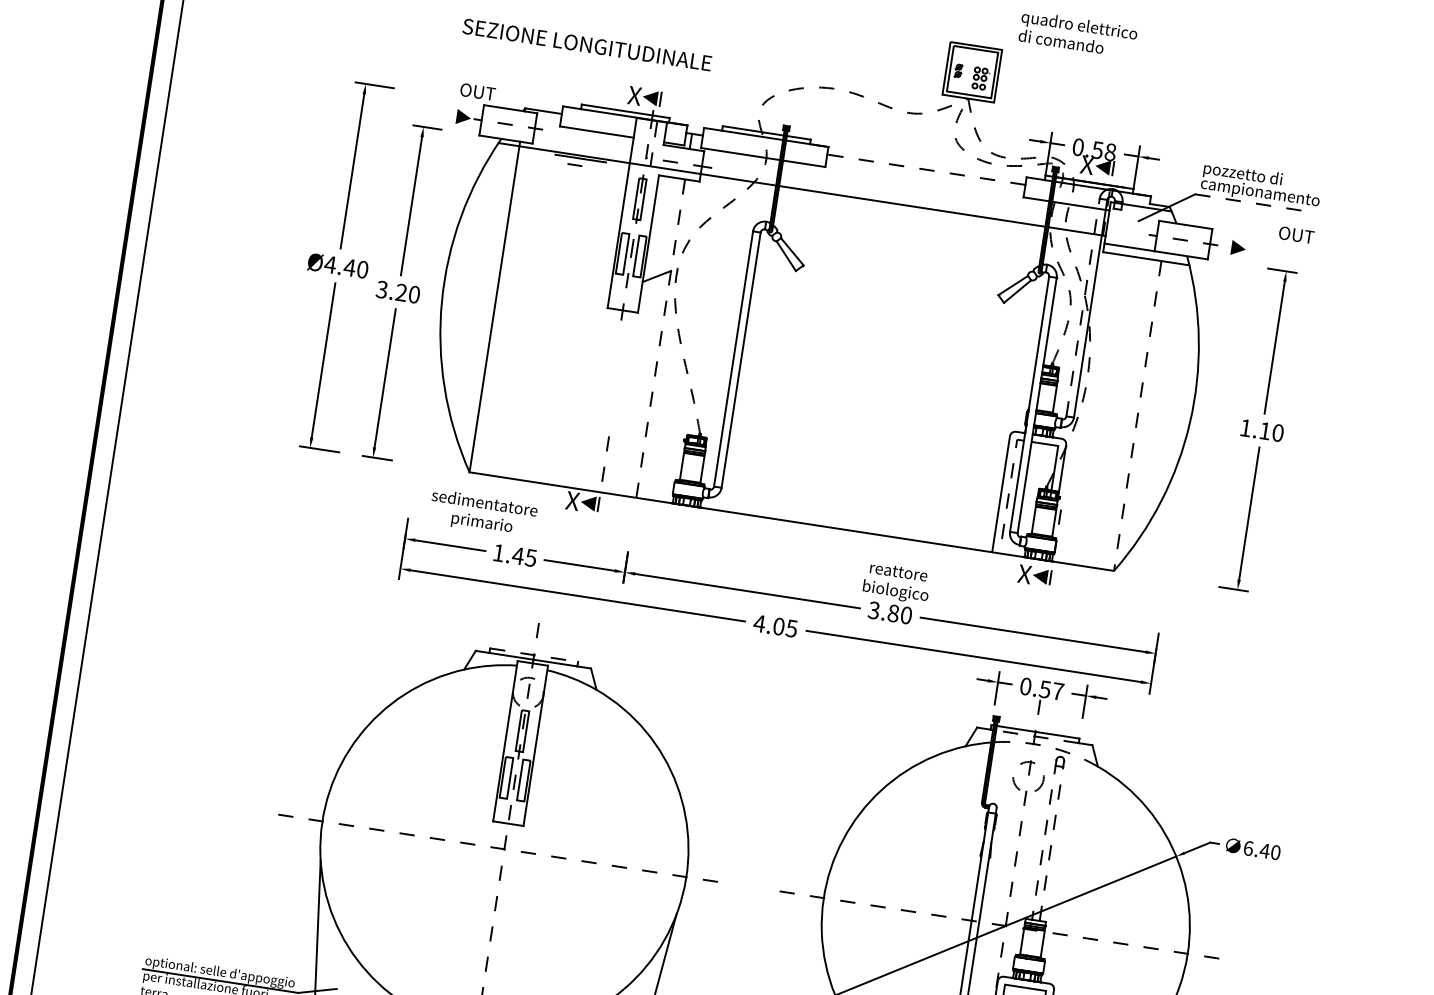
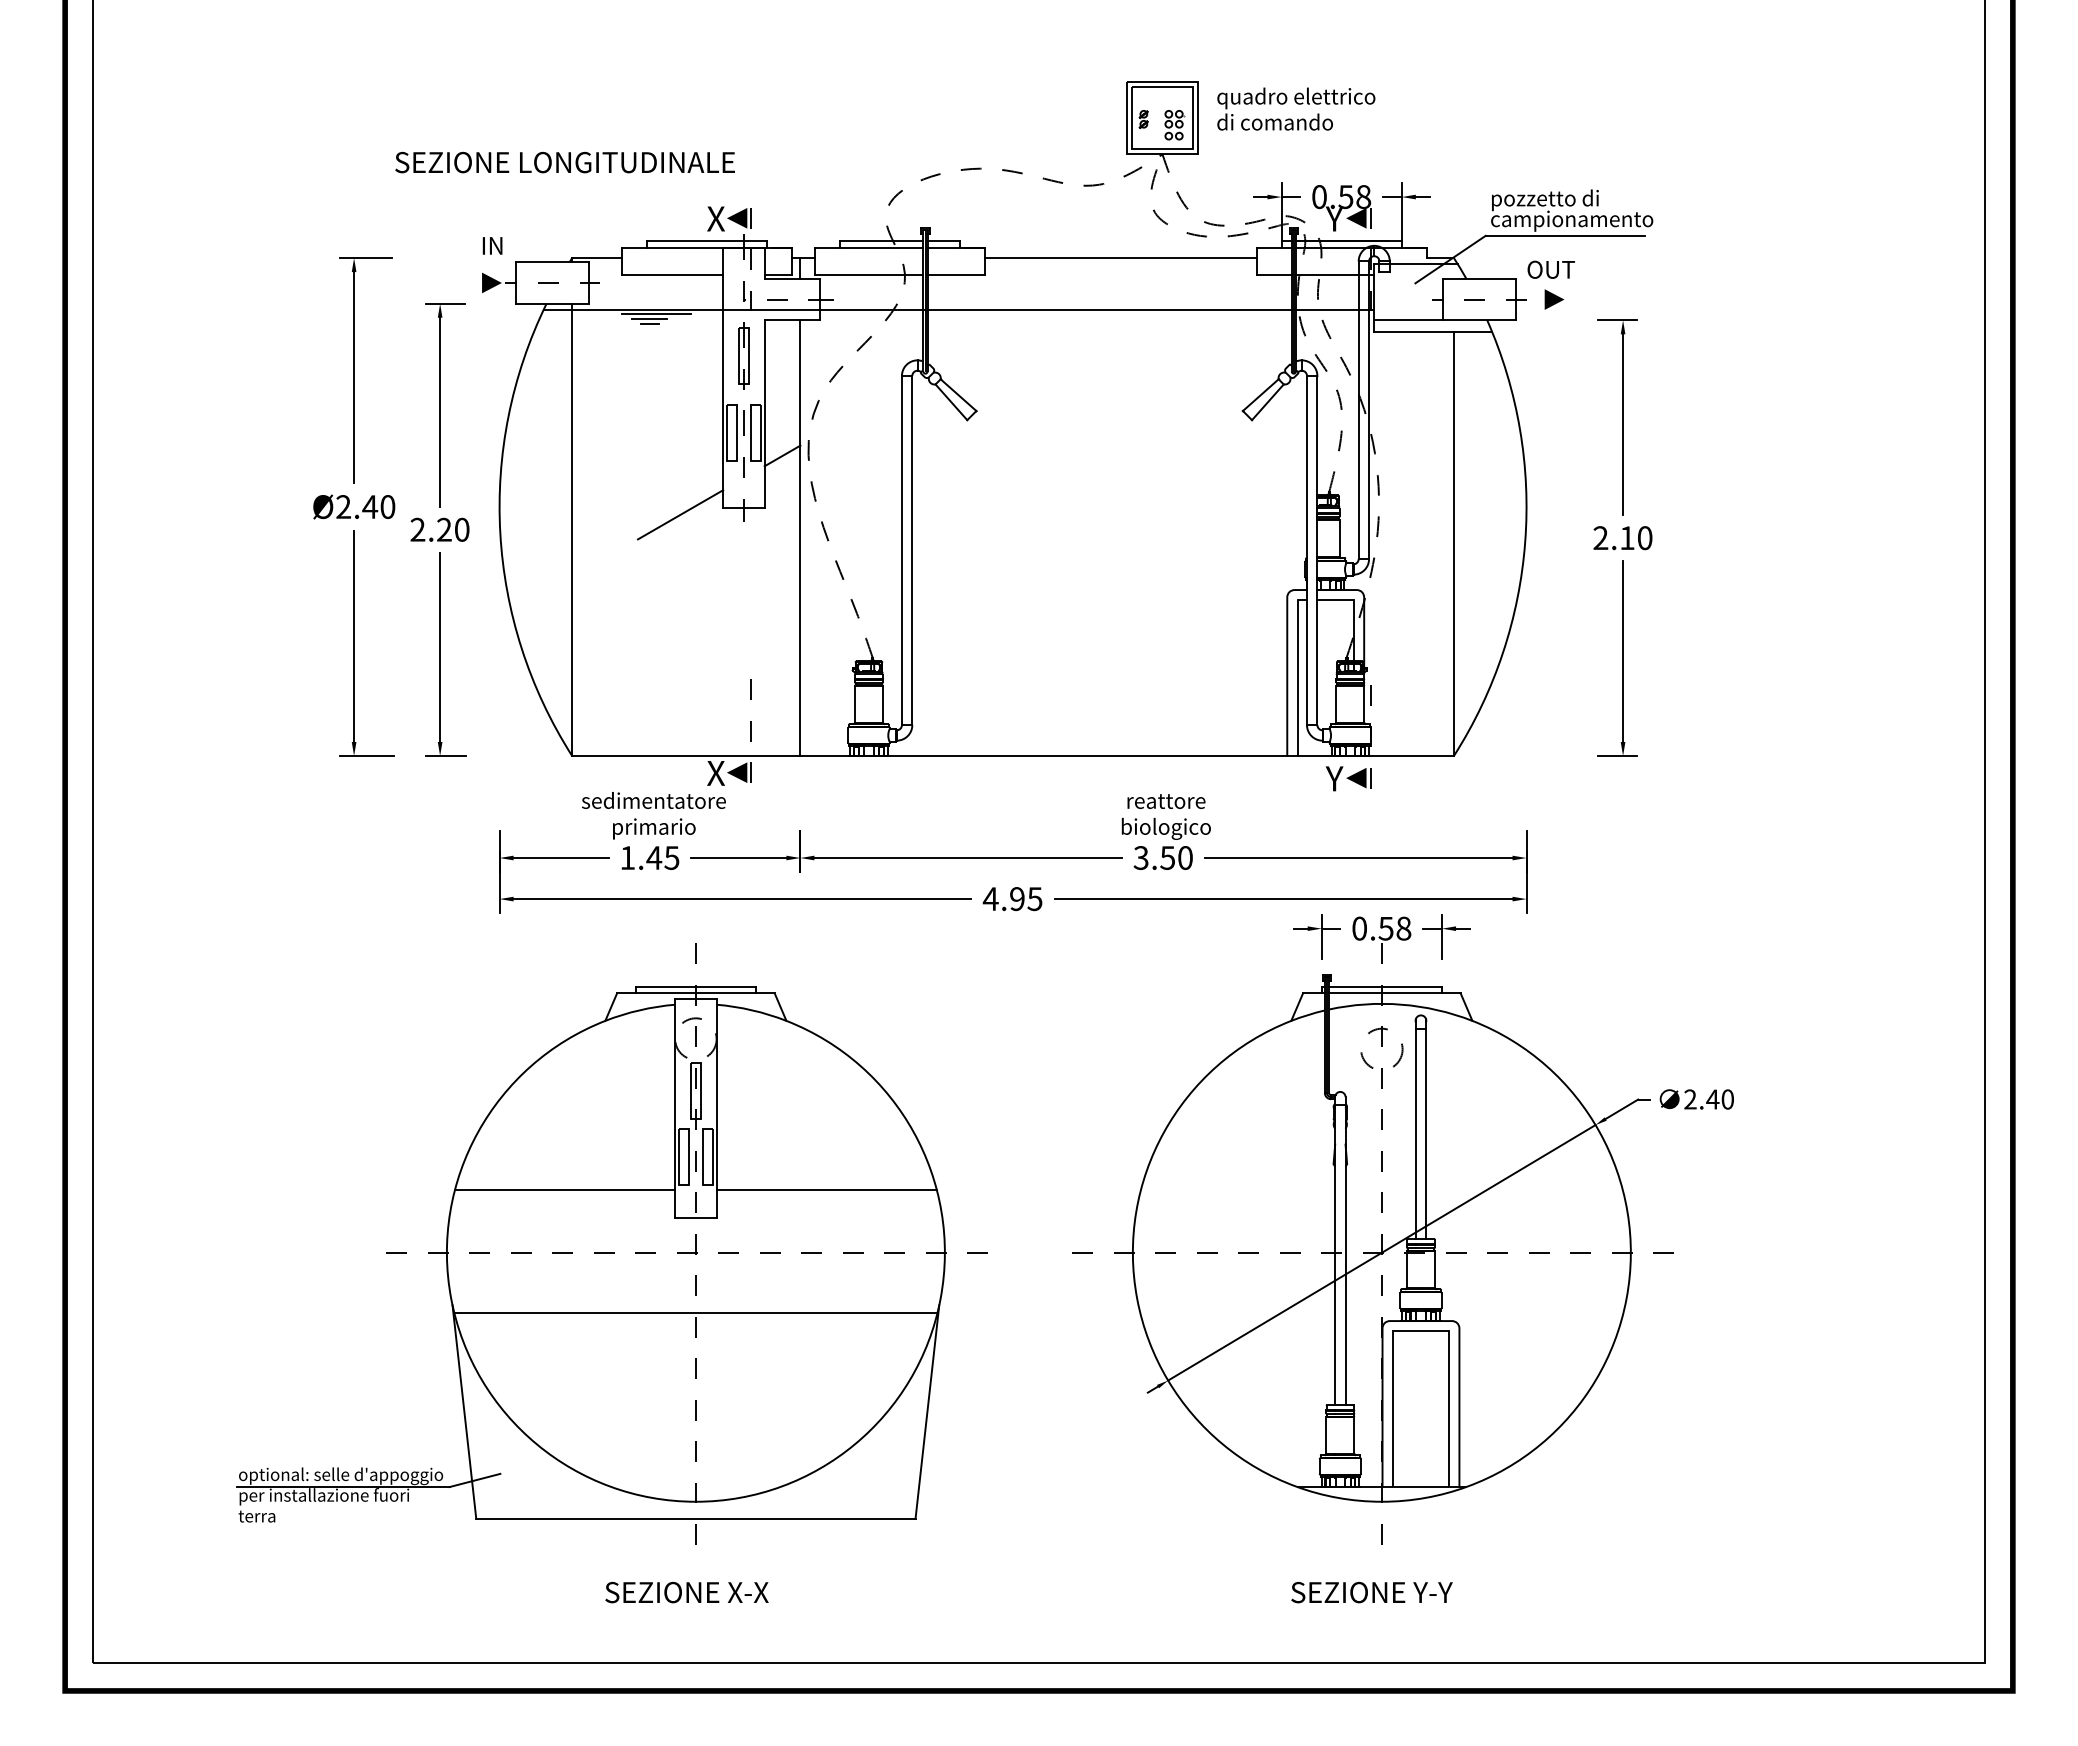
text: (1078, 34) -> (1296, 108), moved
text: (586, 44) -> (564, 162), moved
text: (477, 91) -> (505, 245), OUT -> IN
line: (574, 161) -> (649, 319), added
text: (1086, 164) -> (1334, 218), X -> Y
line: (926, 170) -> (1121, 258), dashed -> solid
line: (1253, 202) -> (1565, 235), dashed -> solid
text: (1296, 234) -> (1550, 269), moved
text: (330, 264) -> (343, 506), Ø4.40 -> Ø2.40
text: (381, 289) -> (417, 529), 3.20 -> 2.20
line: (575, 307) -> (680, 514), added
line: (1082, 307) -> (1358, 410), dashed -> solid
line: (660, 338) -> (800, 538), dashed -> solid
line: (1137, 416) -> (1453, 544), dashed -> solid
text: (1245, 427) -> (1600, 537), 1.10 -> 2.10
line: (1008, 493) -> (1297, 673), dashed -> solid
text: (482, 513) -> (653, 815), moved
text: (1024, 574) -> (1334, 778), X -> Y
text: (893, 613) -> (1167, 857), 3.80 -> 3.50
text: (778, 626) -> (1017, 899), 4.05 -> 4.95
line: (534, 655) -> (696, 987), dashed -> solid
text: (1057, 691) -> (1403, 928), 0.57 -> 0.58
line: (1037, 736) -> (1385, 993), dashed -> solid
arc: (1047, 746) -> (1401, 1004), dashed -> solid
line: (416, 788) -> (565, 1189), added
line: (606, 817) -> (826, 1189), added
line: (1044, 839) -> (1415, 1129), dashed -> solid
line: (1052, 840) -> (1426, 1129), dashed -> solid
text: (1248, 848) -> (1690, 1099), 6.40 -> 2.40
line: (497, 892) -> (695, 1312), added

